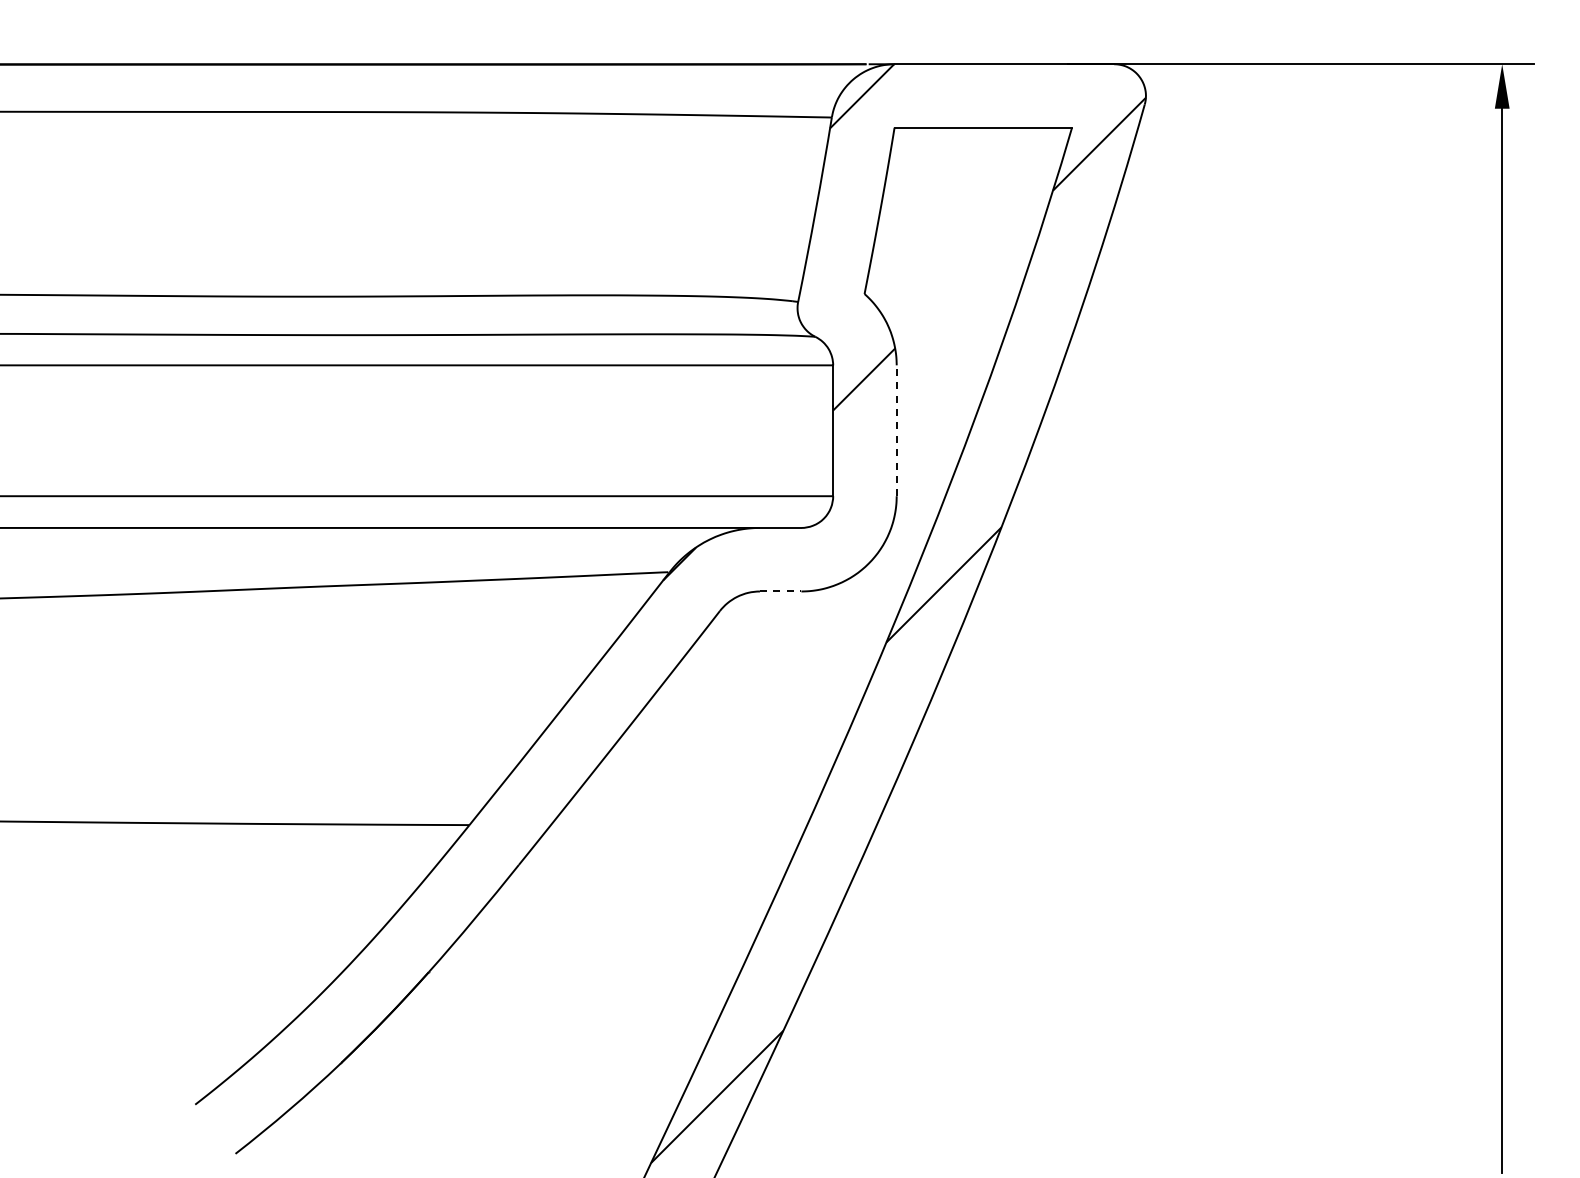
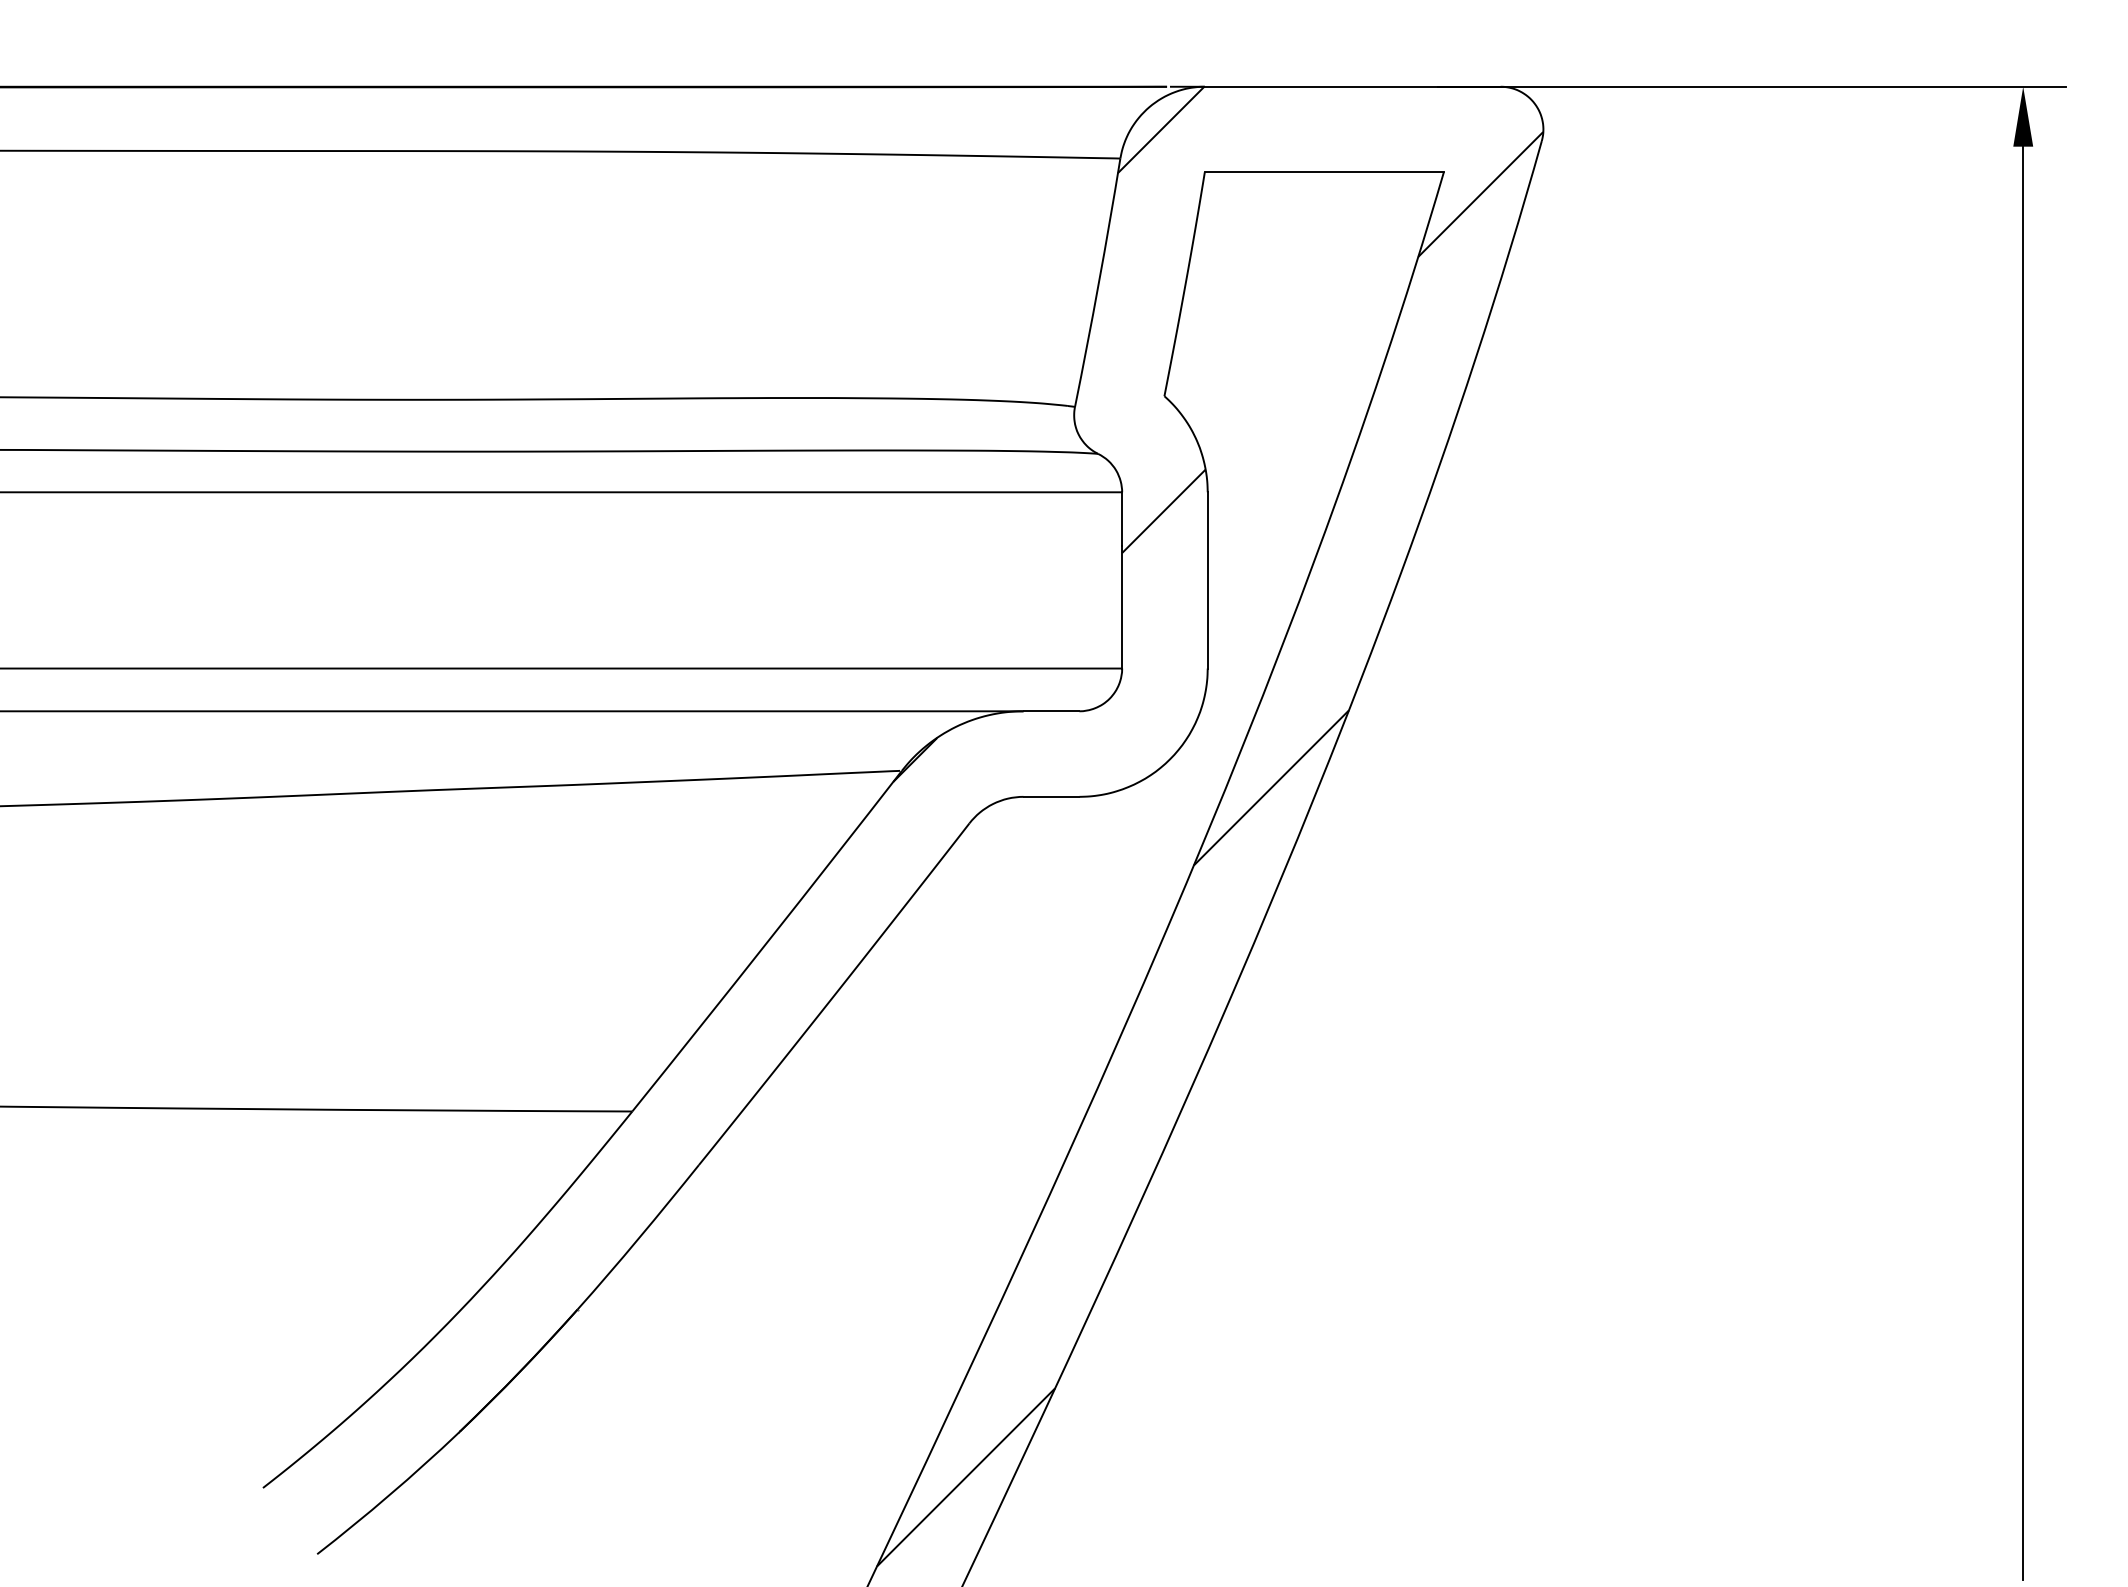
line: (896, 430) -> (1207, 580), dashed -> solid
line: (780, 591) -> (1051, 796), dashed -> solid

